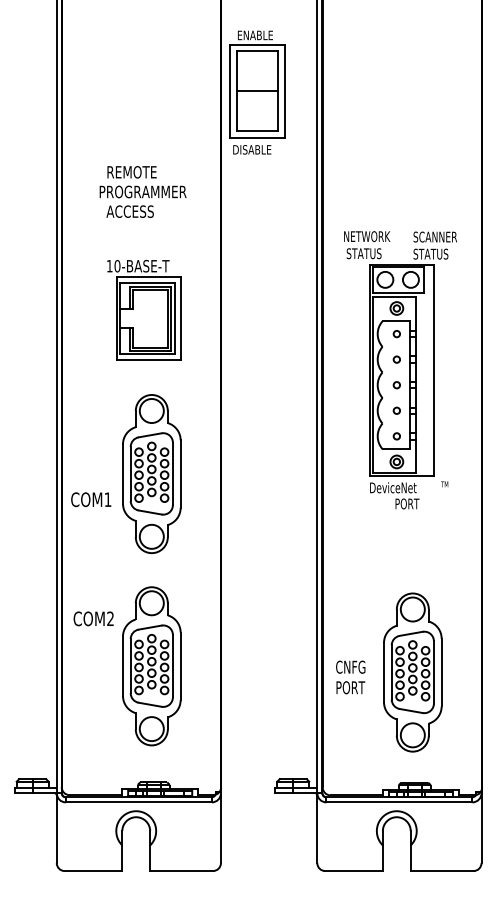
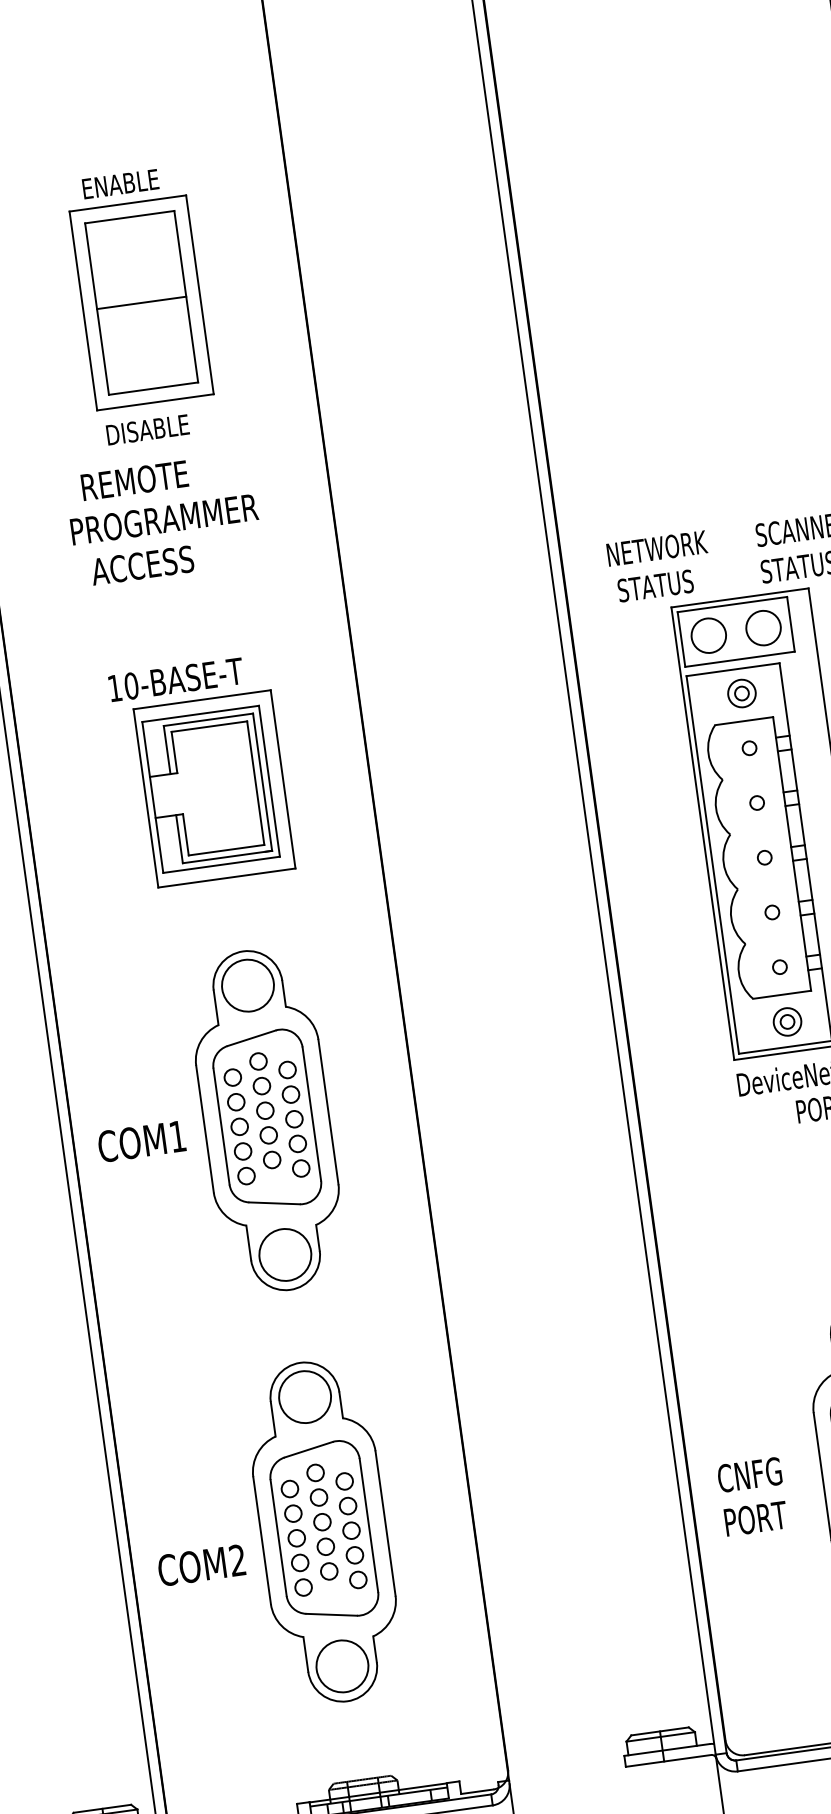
part: (257, 92) -> (142, 305), moved
text: (91, 499) -> (142, 1141), moved
text: (93, 618) -> (201, 1564), moved

